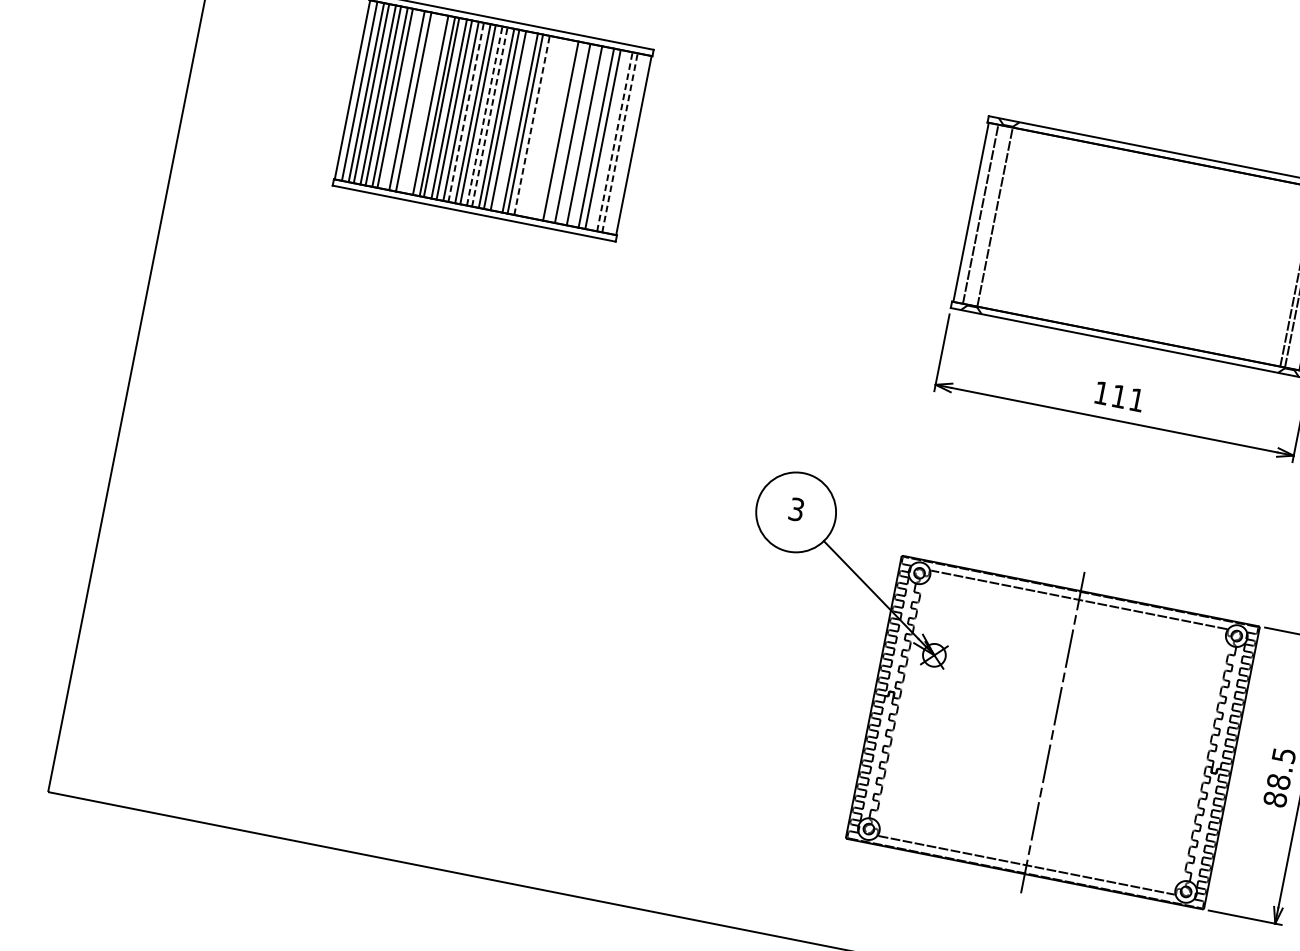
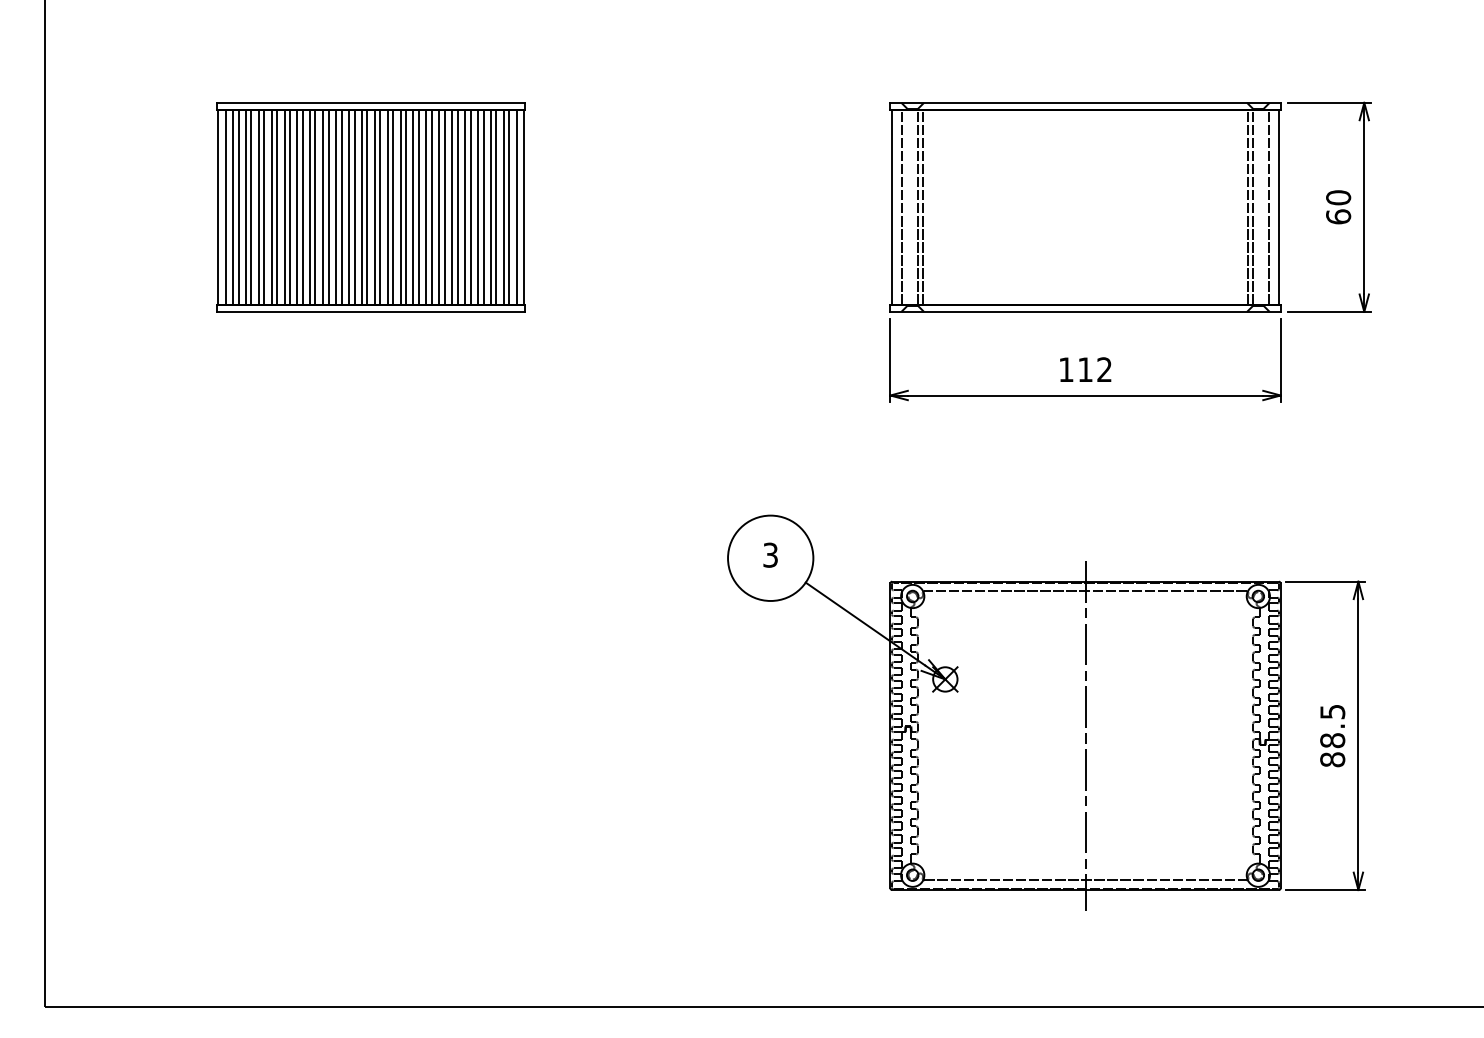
line: (401, 98) -> (271, 206), added
line: (419, 102) -> (290, 206), added
line: (425, 103) -> (297, 206), added
line: (465, 112) -> (341, 207), dashed -> solid
line: (484, 116) -> (361, 207), dashed -> solid
line: (489, 117) -> (367, 207), dashed -> solid
line: (513, 120) -> (393, 206), added
line: (532, 125) -> (413, 207), dashed -> solid
line: (537, 125) -> (419, 206), added
line: (544, 126) -> (426, 206), added
line: (548, 127) -> (431, 206), added
line: (556, 129) -> (439, 206), added
line: (568, 131) -> (452, 206), added
line: (579, 134) -> (465, 206), added
line: (590, 136) -> (477, 206), added
line: (608, 139) -> (496, 206), added
line: (614, 141) -> (503, 207), dashed -> solid
line: (620, 142) -> (509, 207), dashed -> solid
line: (626, 143) -> (516, 206), added
line: (1000, 217) -> (923, 206), added
text: (1136, 399) -> (1104, 369), 111 -> 112

